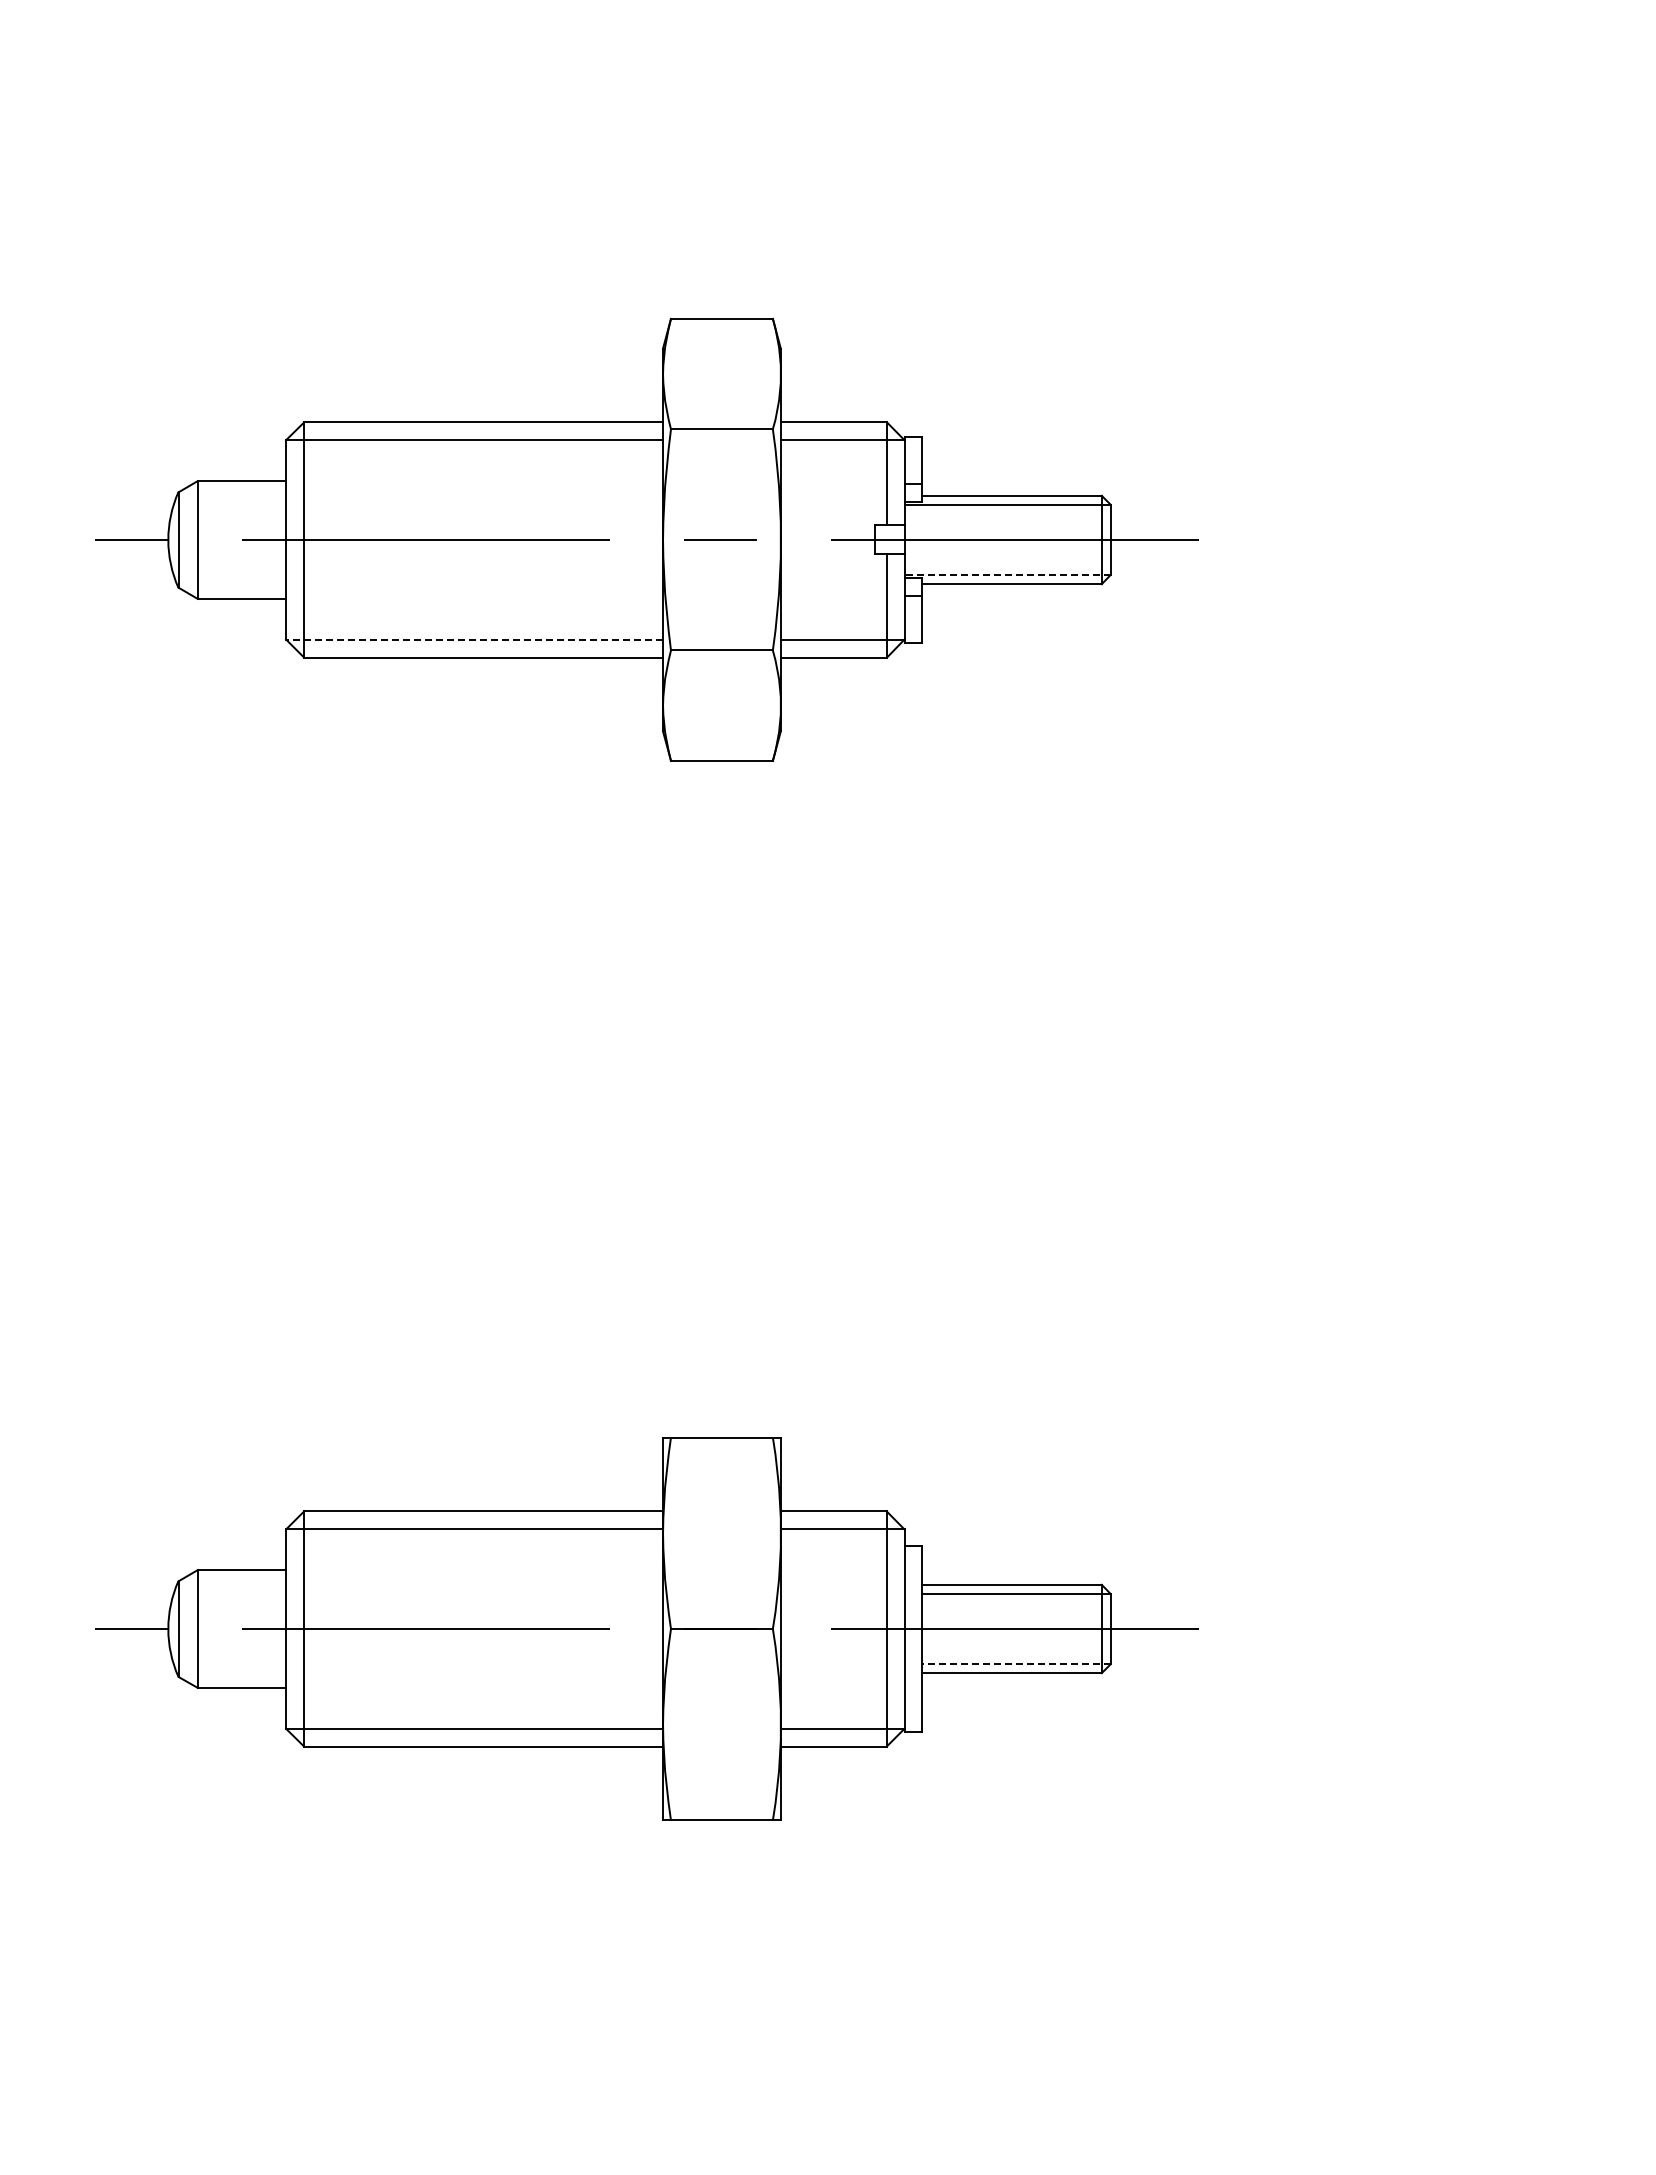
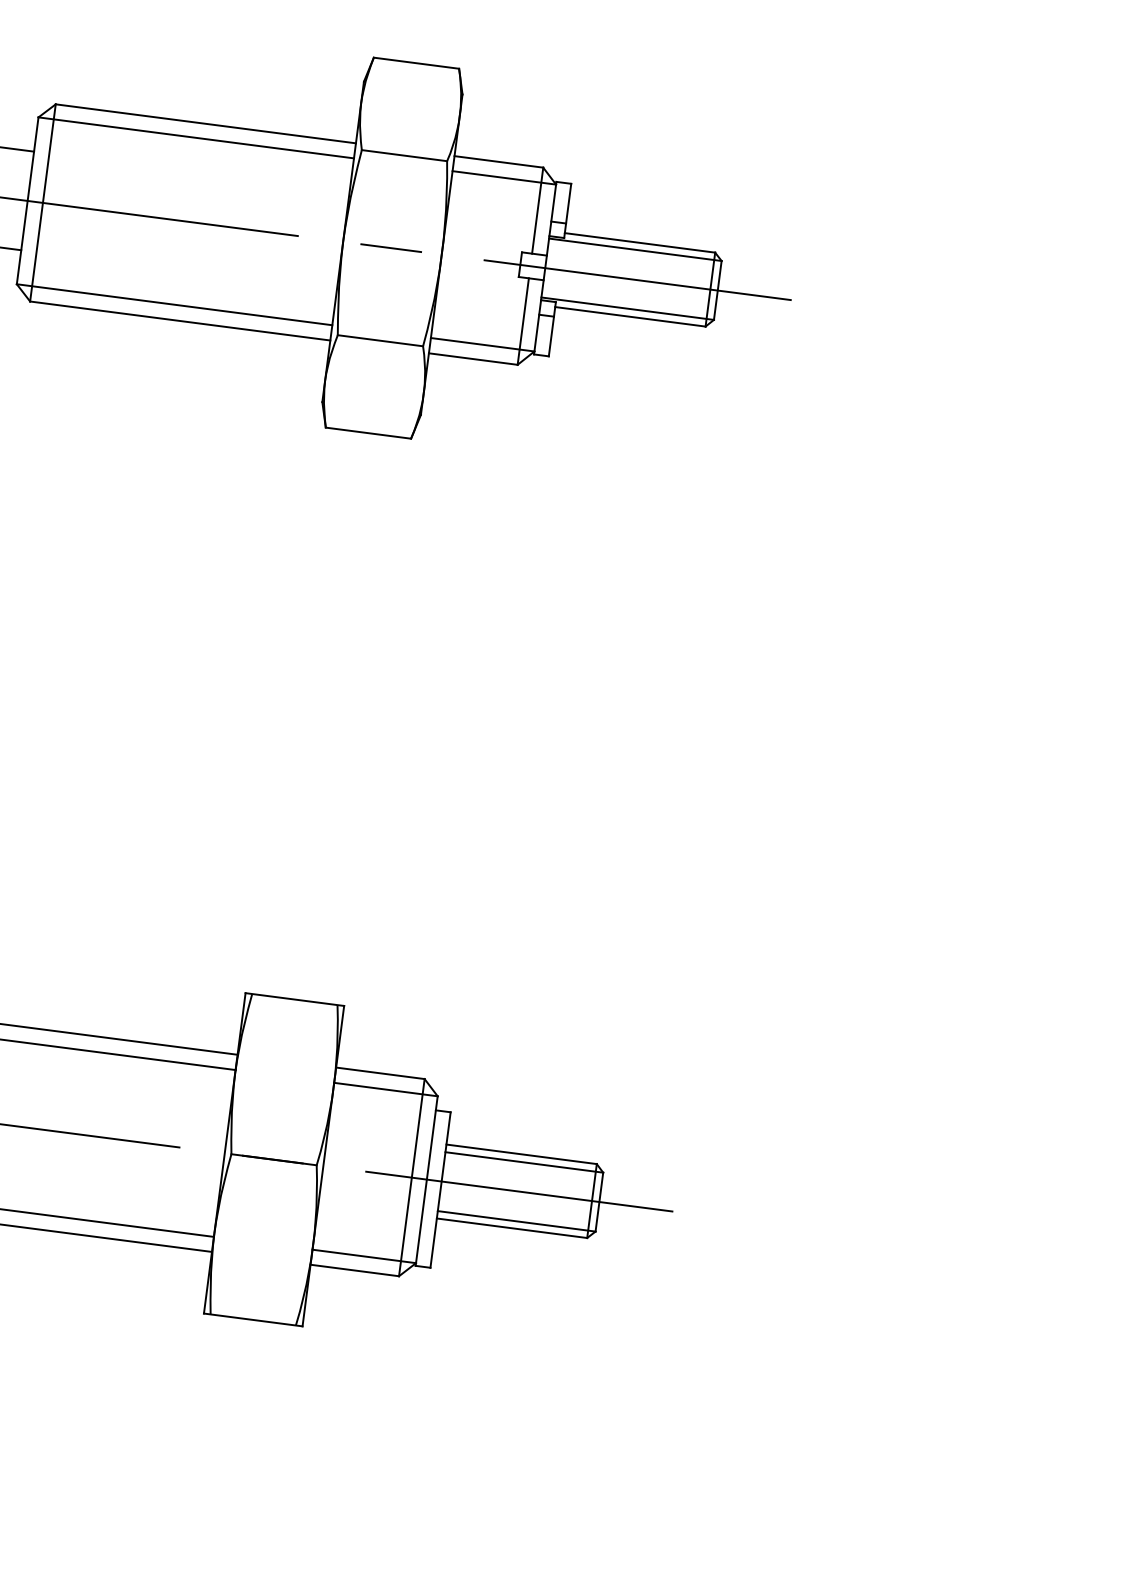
line: (1007, 575) -> (627, 309), dashed -> solid
line: (474, 639) -> (174, 304), dashed -> solid
line: (1015, 1664) -> (515, 1221), dashed -> solid

